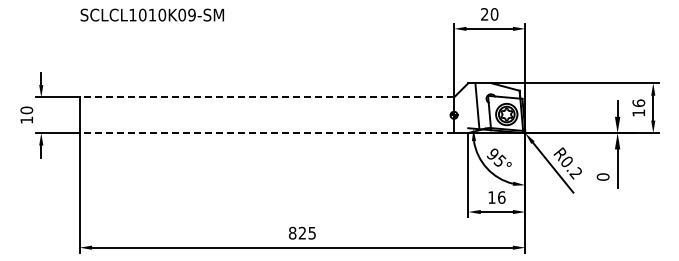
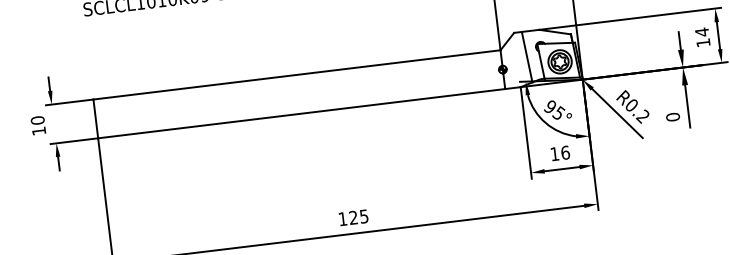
line: (266, 97) -> (296, 74), dashed -> solid
text: (638, 103) -> (701, 32), 16 -> 14
line: (266, 133) -> (301, 114), dashed -> solid
text: (292, 232) -> (342, 218), 825 -> 125

